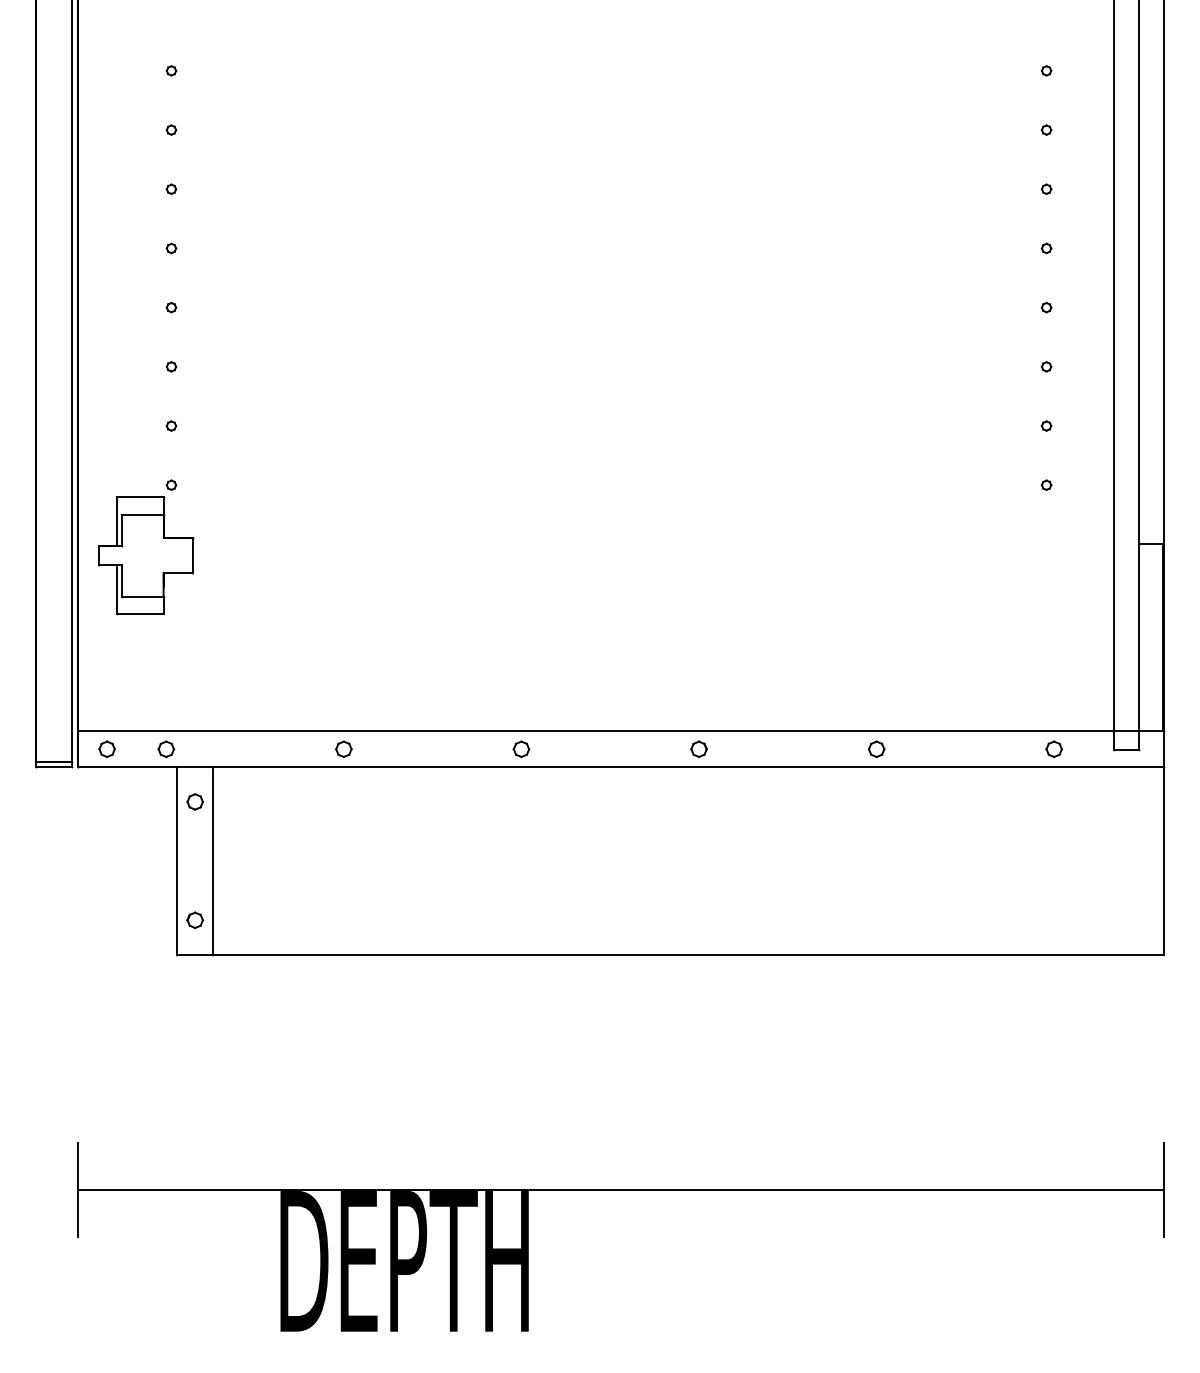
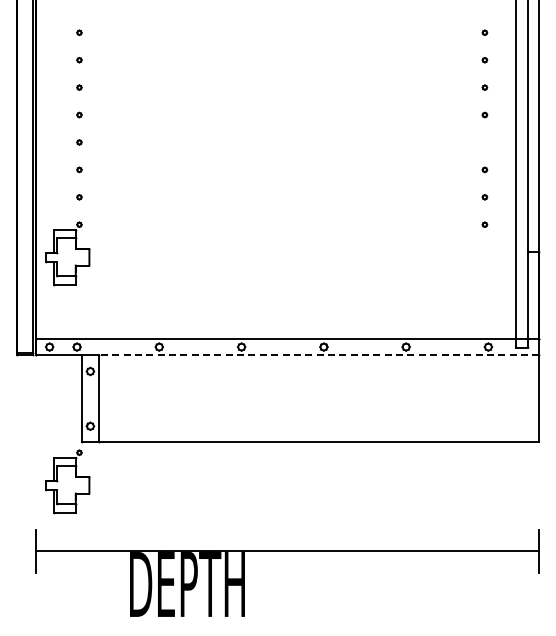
part: (1045, 307) -> (484, 142), removed
line: (687, 767) -> (318, 355), solid -> dashed
part: (145, 1039) -> (67, 481), added

